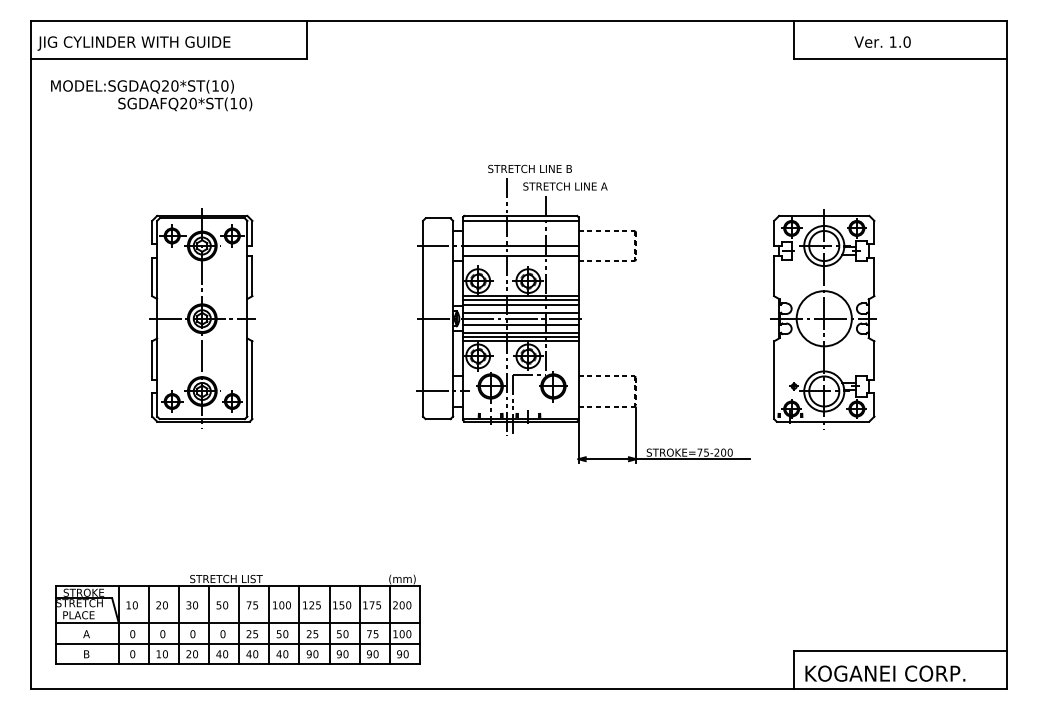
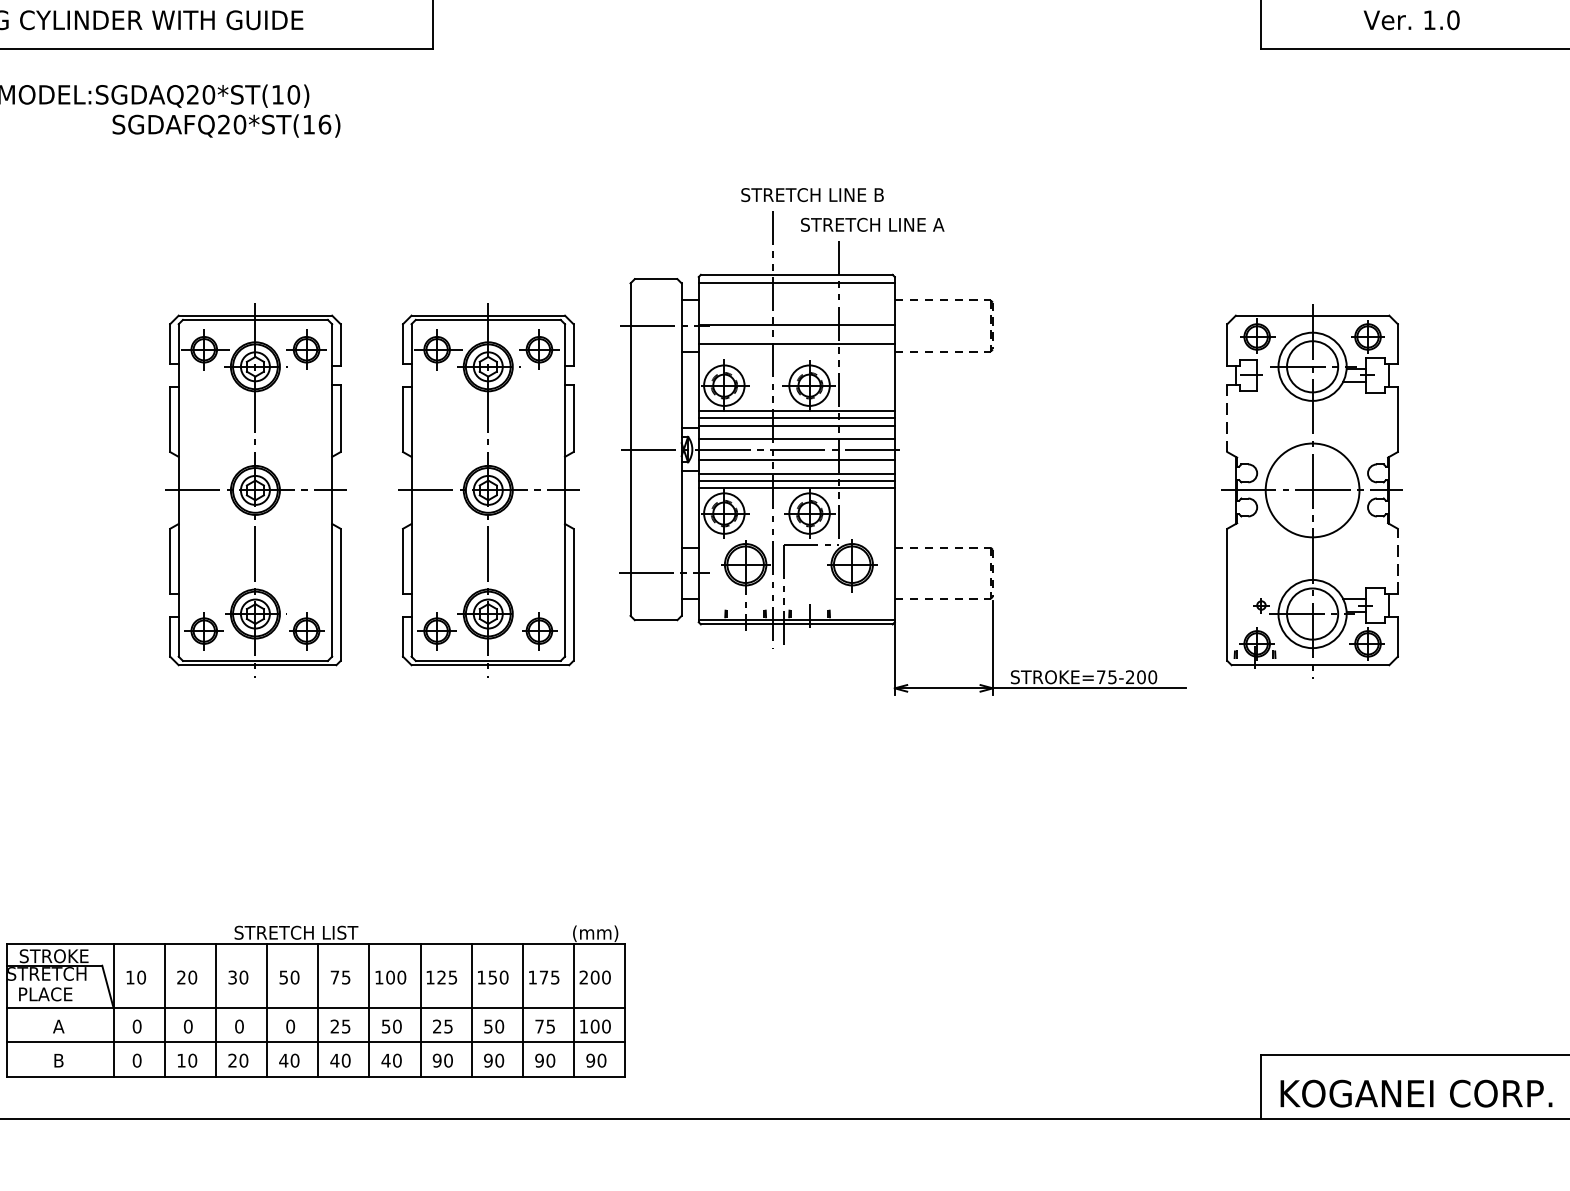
text: (242, 103) -> (323, 124), SGDAFQ20*ST(10) -> SGDAFQ20*ST(16)
line: (774, 276) -> (1227, 418), solid -> dashed
part: (583, 313) -> (903, 440), moved
part: (339, 318) -> (488, 489), added
line: (874, 360) -> (1397, 561), solid -> dashed

